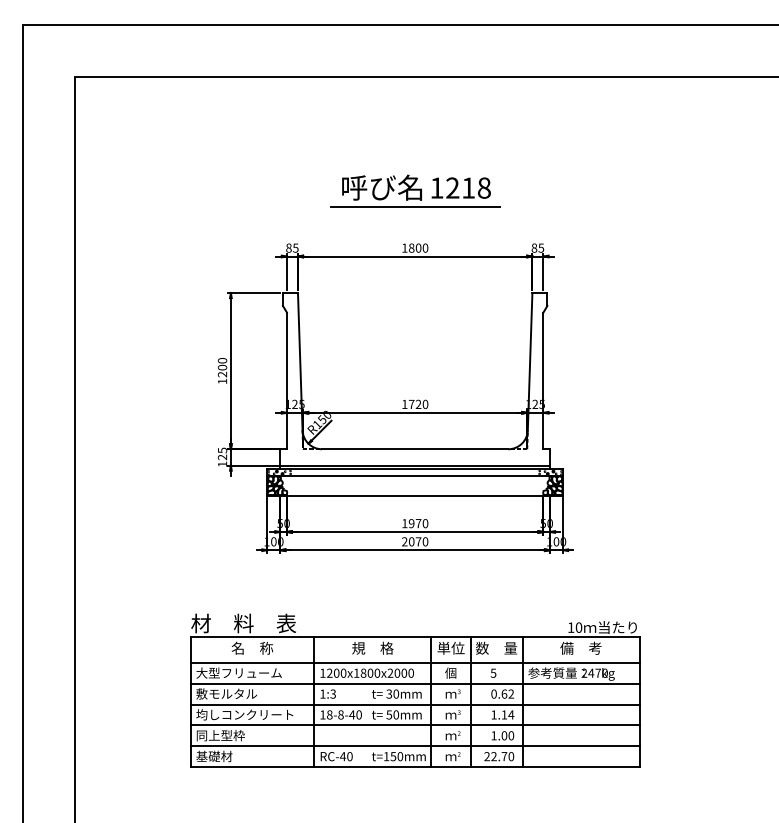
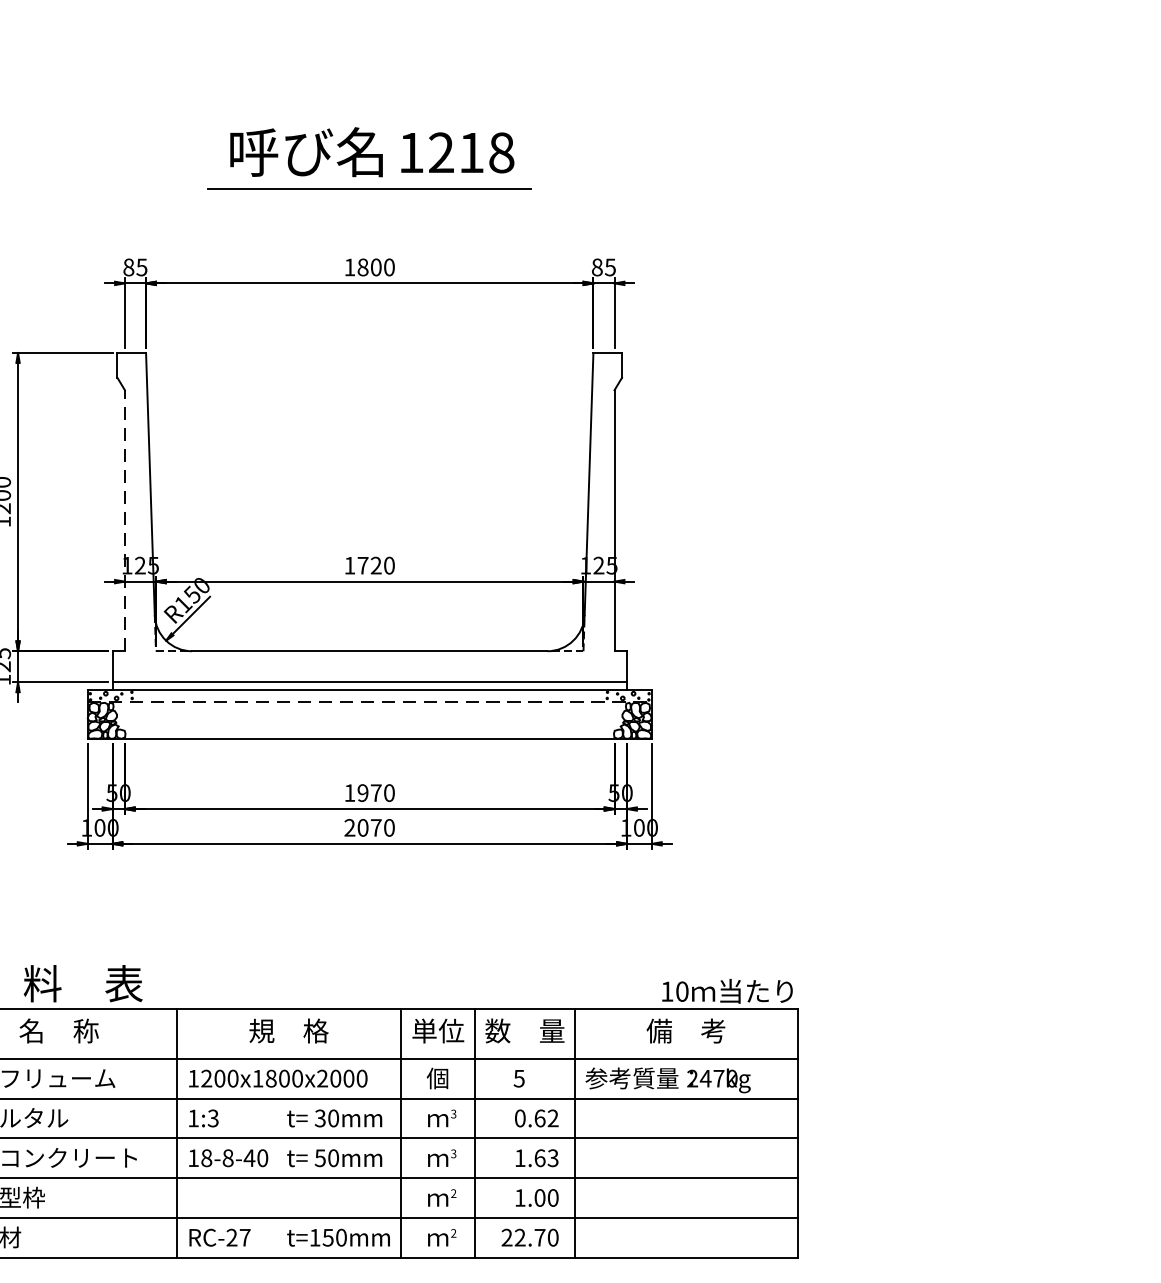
line: (286, 380) -> (124, 519), solid -> dashed
line: (415, 475) -> (370, 701), solid -> dashed
text: (507, 714) -> (545, 1157), 1.14 -> 1.63
text: (346, 756) -> (238, 1237), RC-40 -> RC-27

